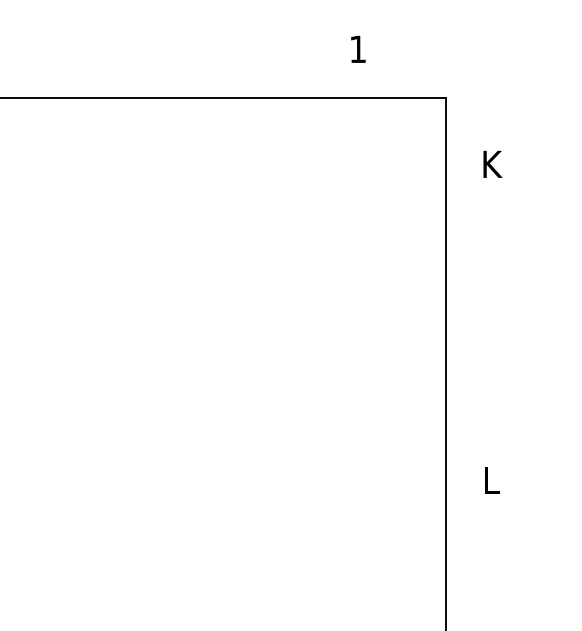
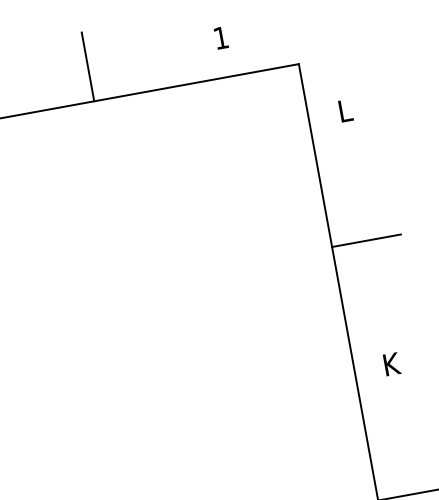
line: (191, 54) -> (88, 66), added
text: (492, 163) -> (345, 110), K -> L
line: (488, 325) -> (366, 240), added
text: (492, 479) -> (391, 363), L -> K

